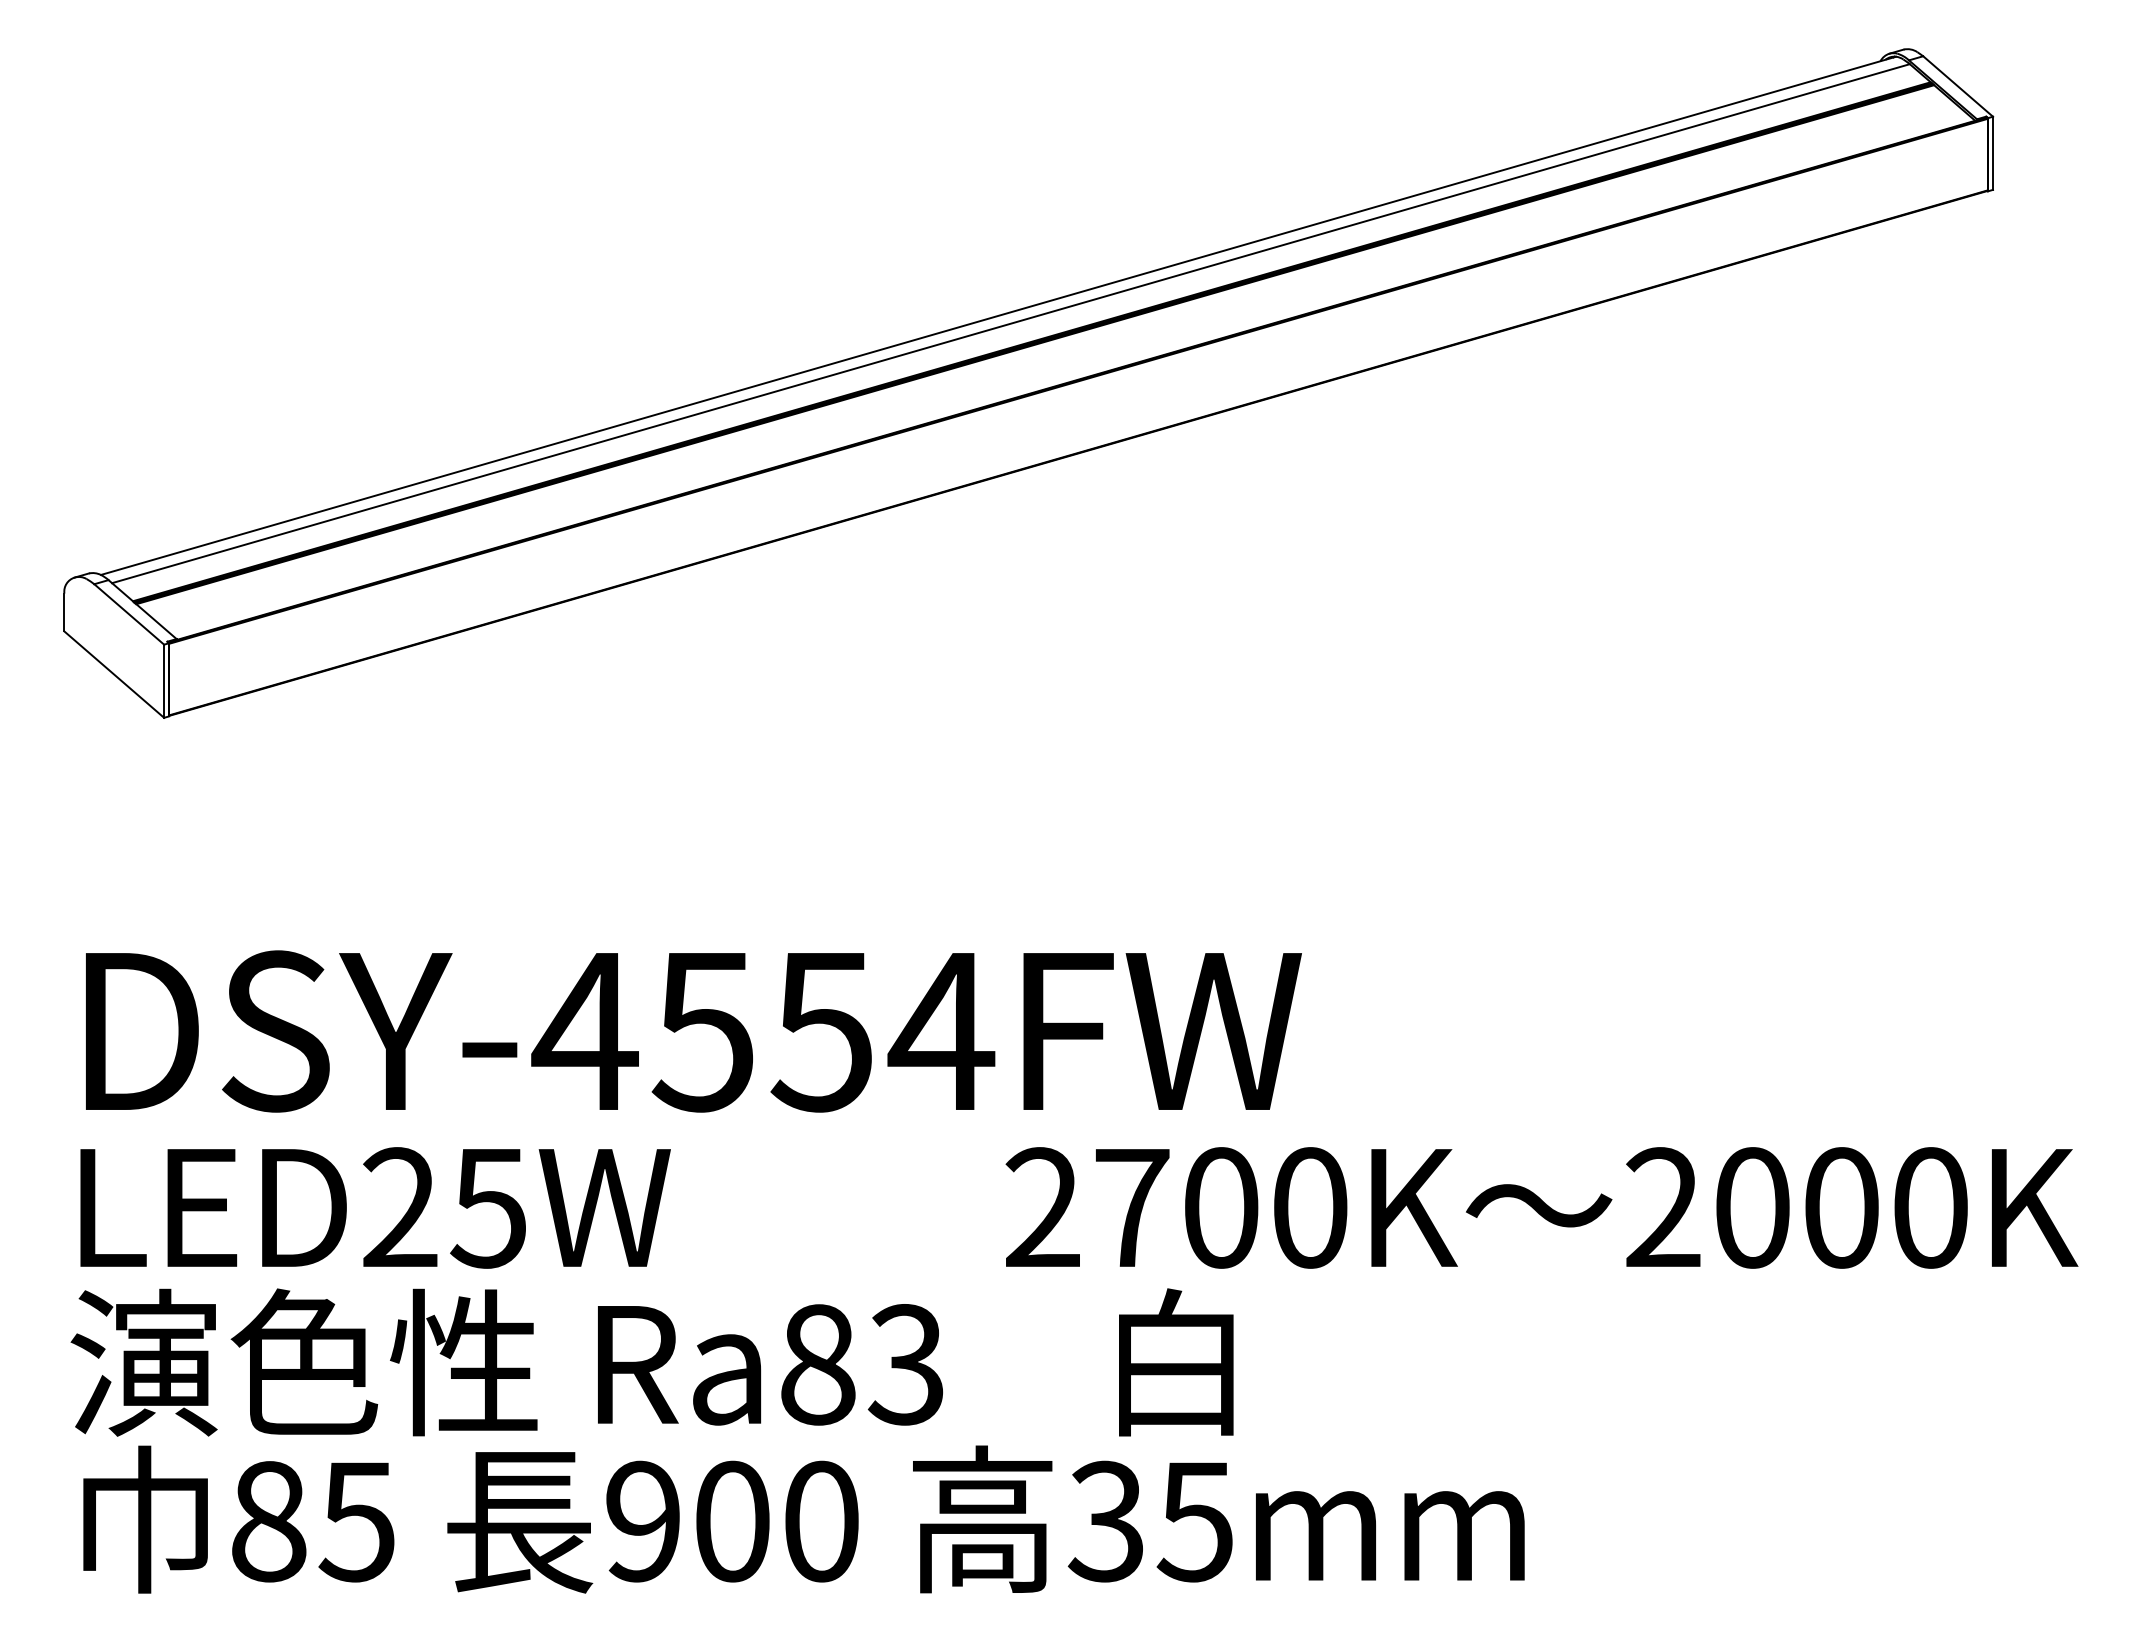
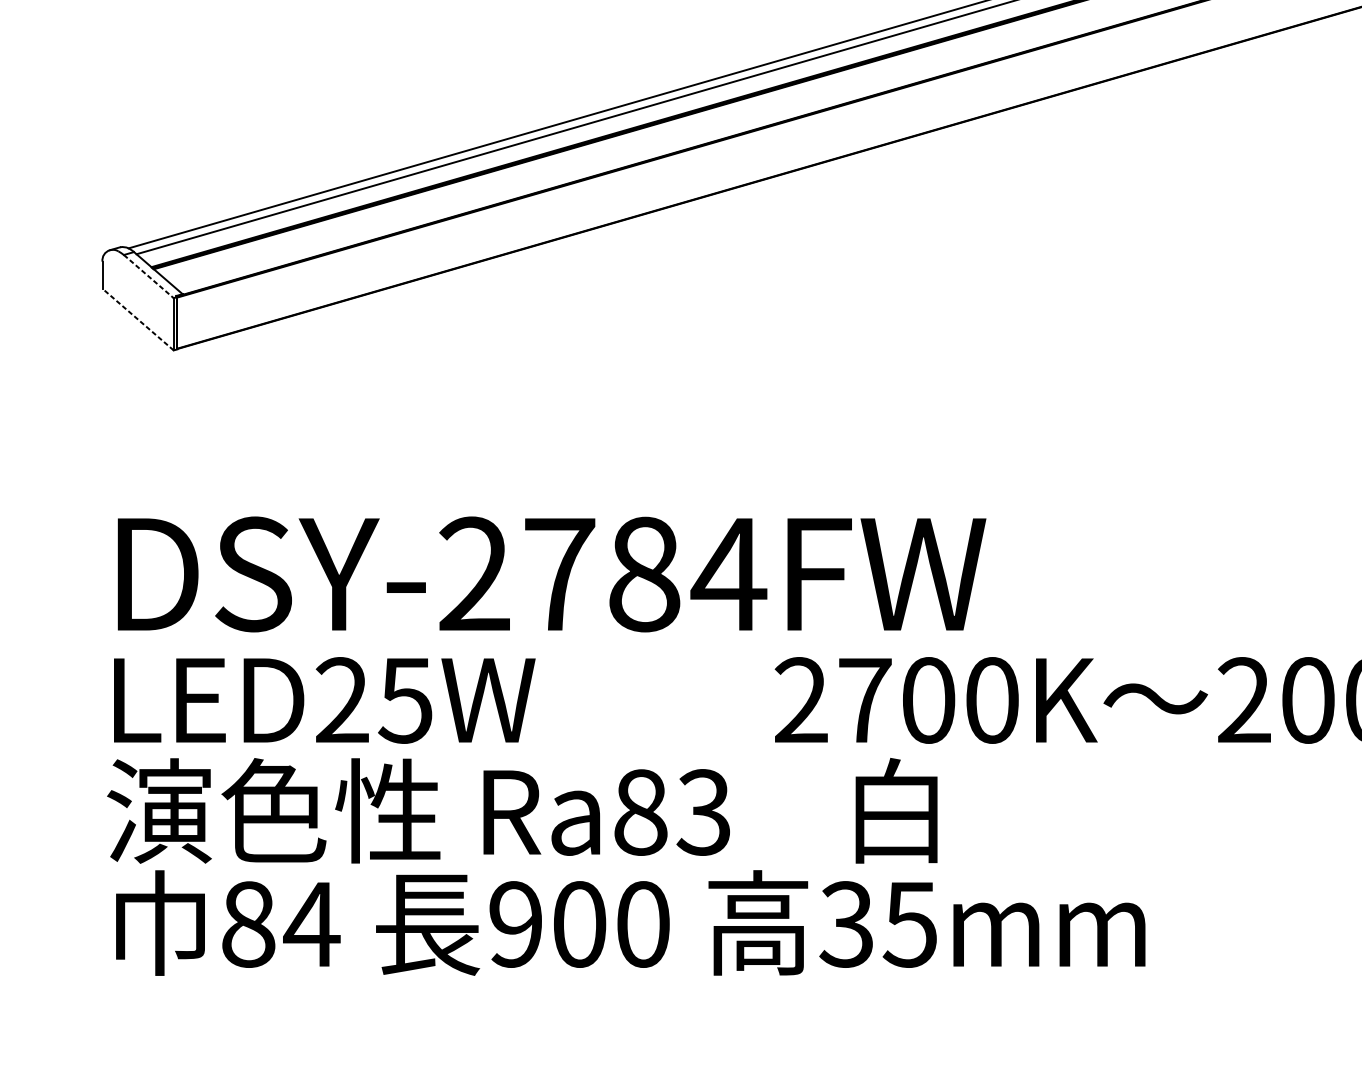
line: (129, 614) -> (149, 276), solid -> dashed
line: (114, 674) -> (138, 319), solid -> dashed
text: (702, 1031) -> (558, 574), DSY-4554FW -> DSY-2784FW
text: (357, 1522) -> (311, 925), 85 -> 84

